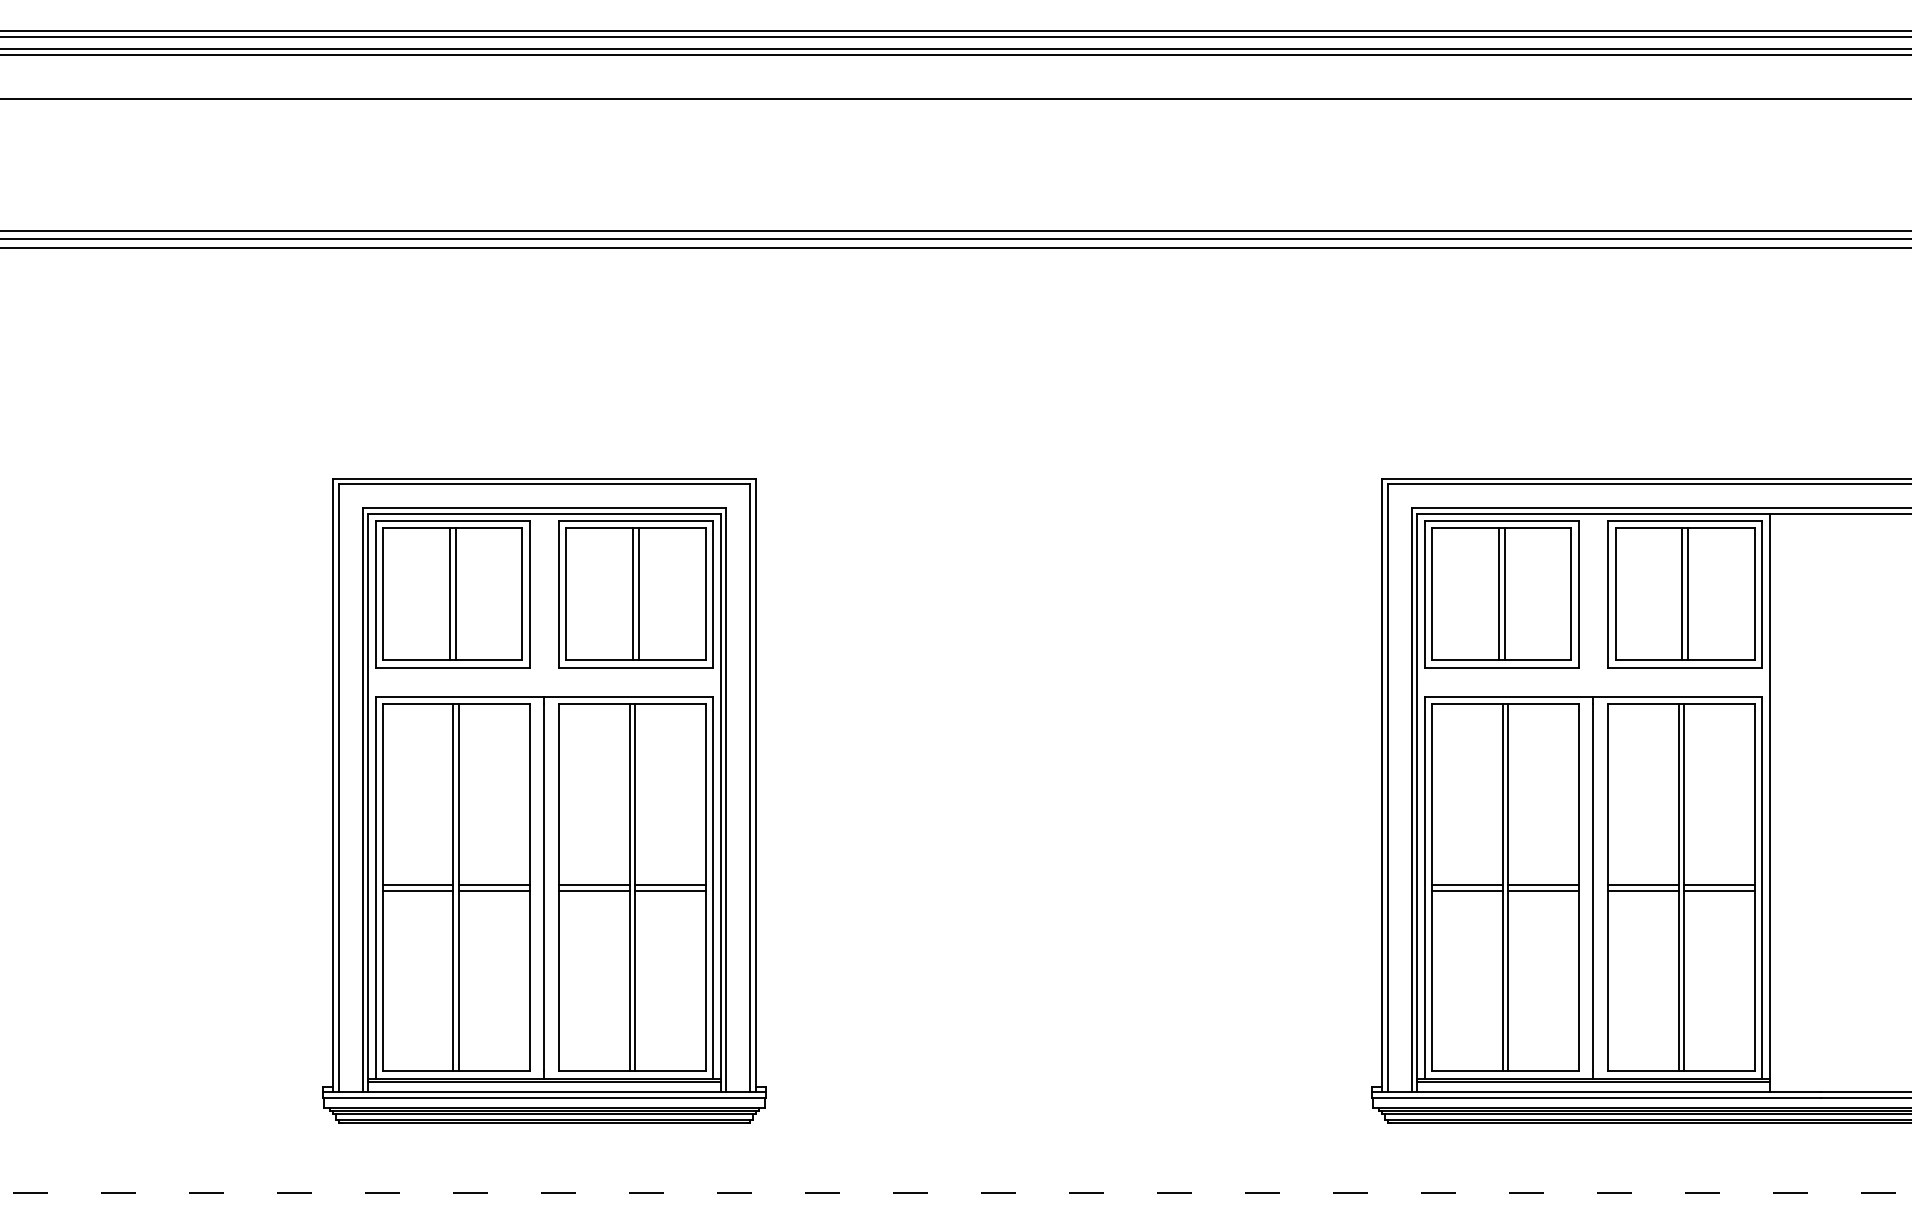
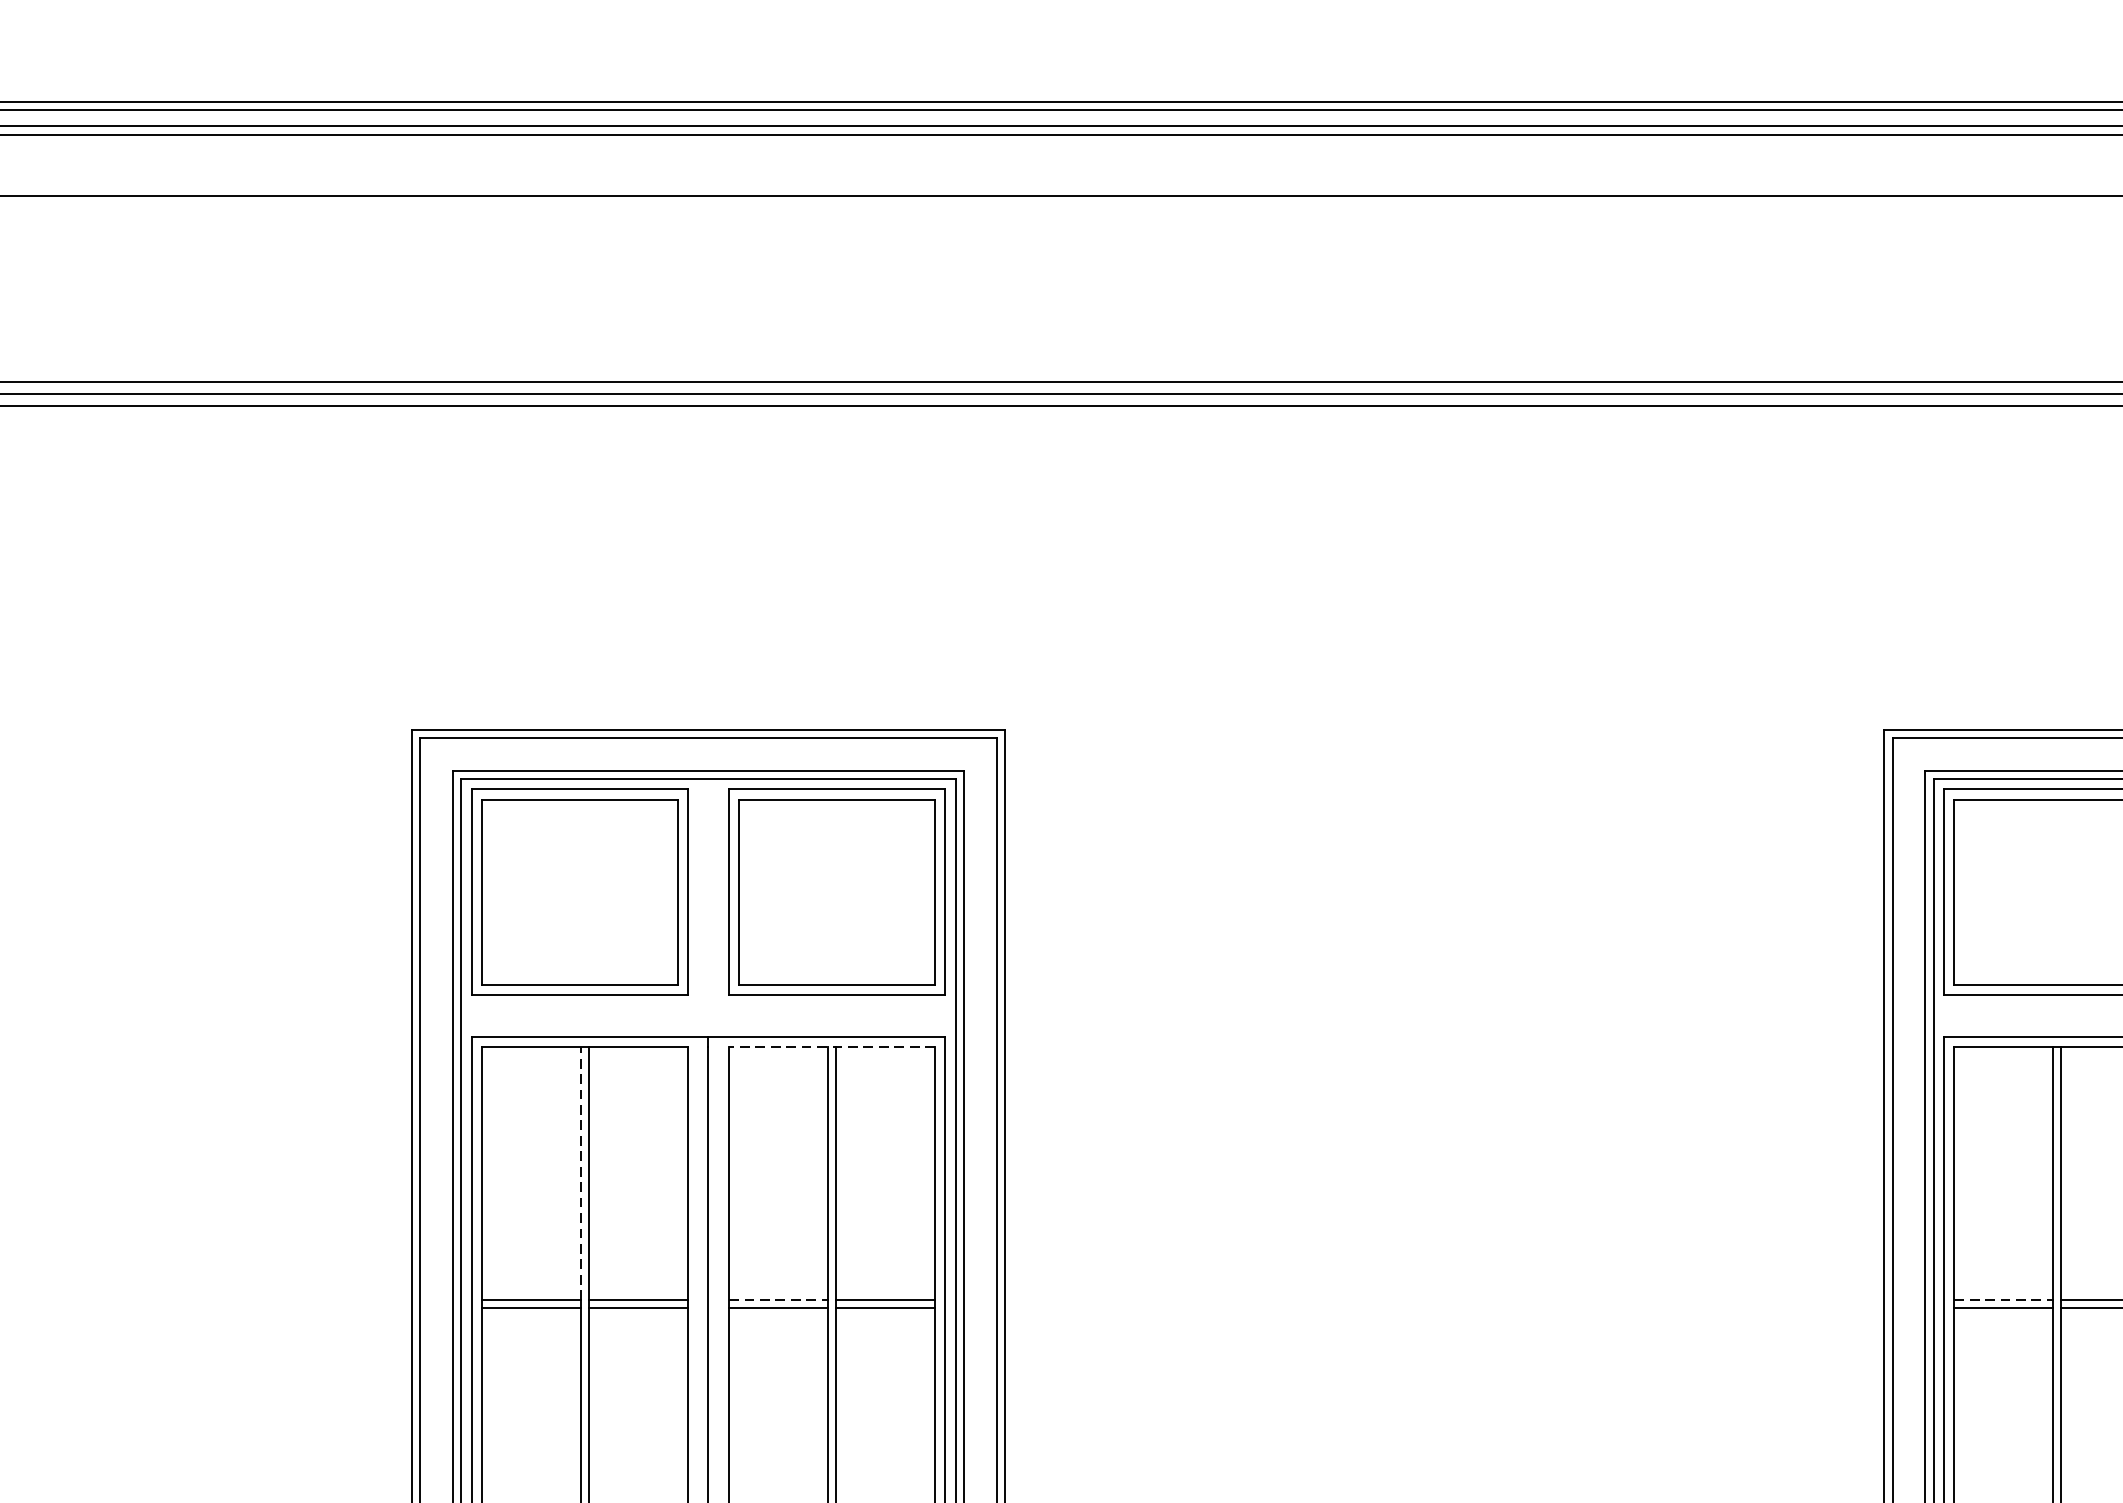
line: (449, 594) -> (575, 892), removed
line: (455, 594) -> (583, 892), removed
line: (633, 594) -> (833, 892), removed
line: (639, 594) -> (841, 892), removed
line: (1498, 594) -> (2047, 892), removed
line: (1504, 594) -> (2055, 892), removed
line: (631, 704) -> (830, 1046), solid -> dashed
line: (453, 794) -> (580, 1173), solid -> dashed
line: (594, 884) -> (778, 1299), solid -> dashed
line: (1467, 884) -> (2003, 1299), solid -> dashed

